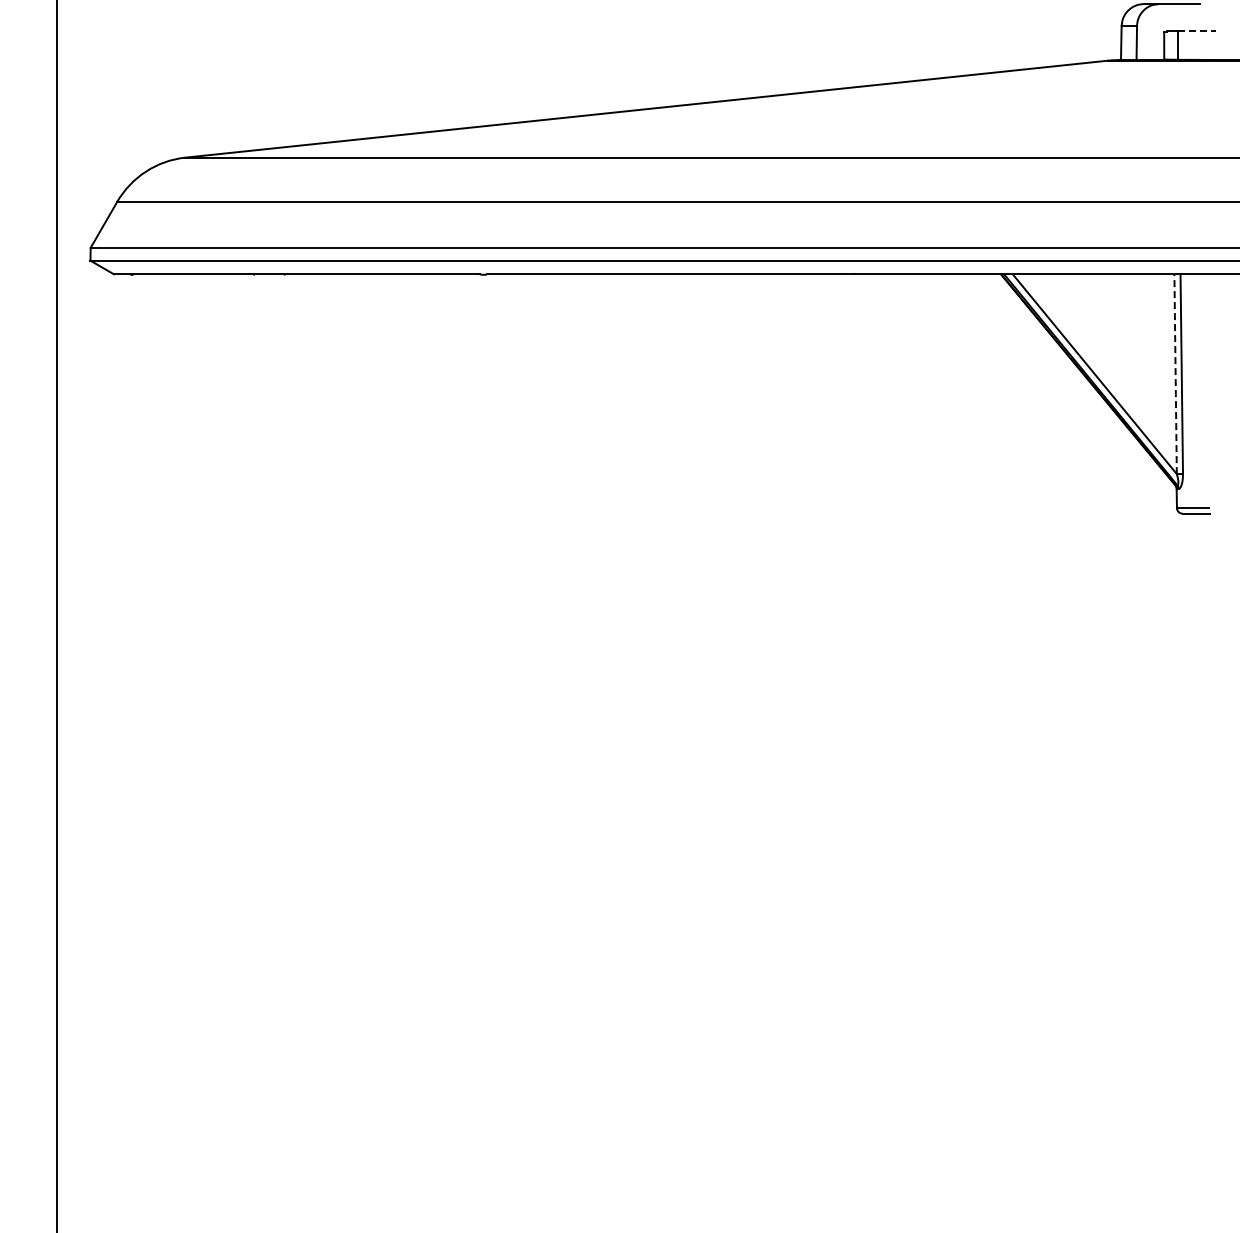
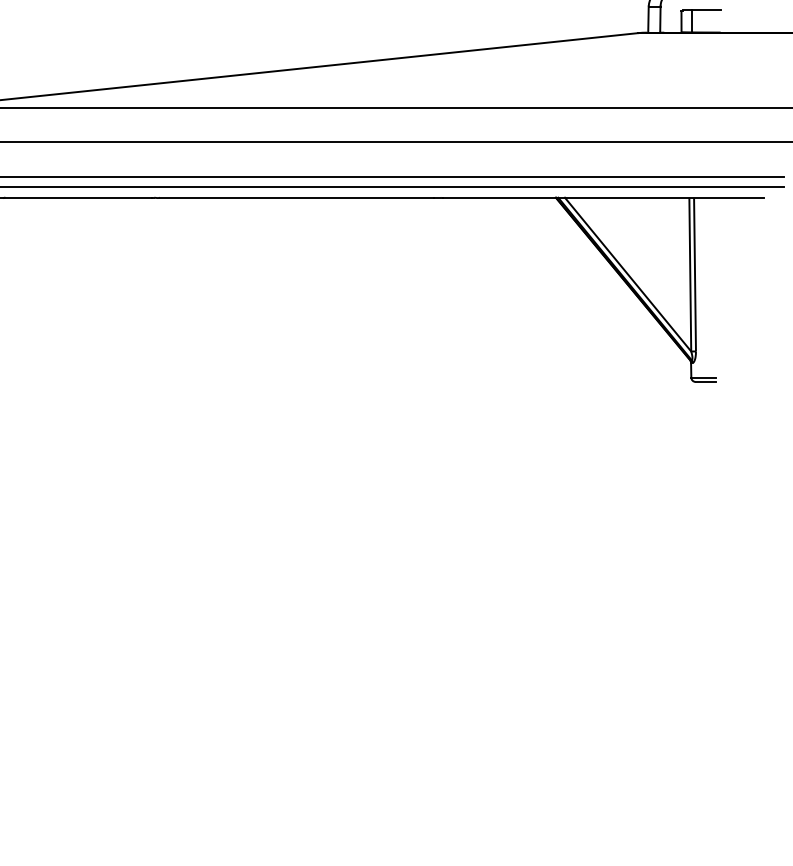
line: (1196, 31) -> (706, 10), dashed -> solid
line: (1175, 374) -> (690, 274), dashed -> solid

